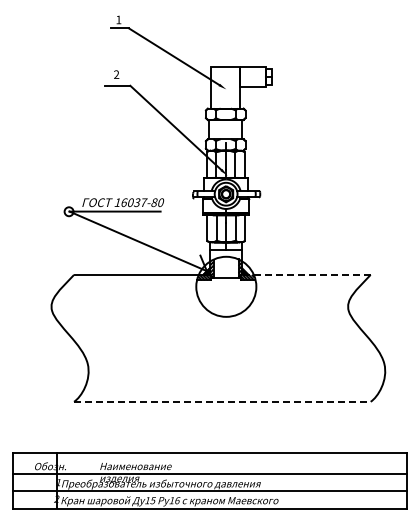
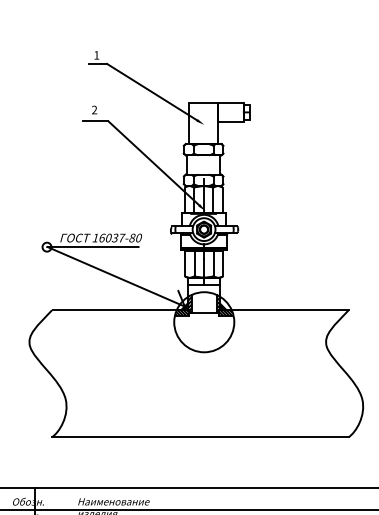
line: (305, 274) -> (283, 309), dashed -> solid
line: (222, 401) -> (200, 436), dashed -> solid

